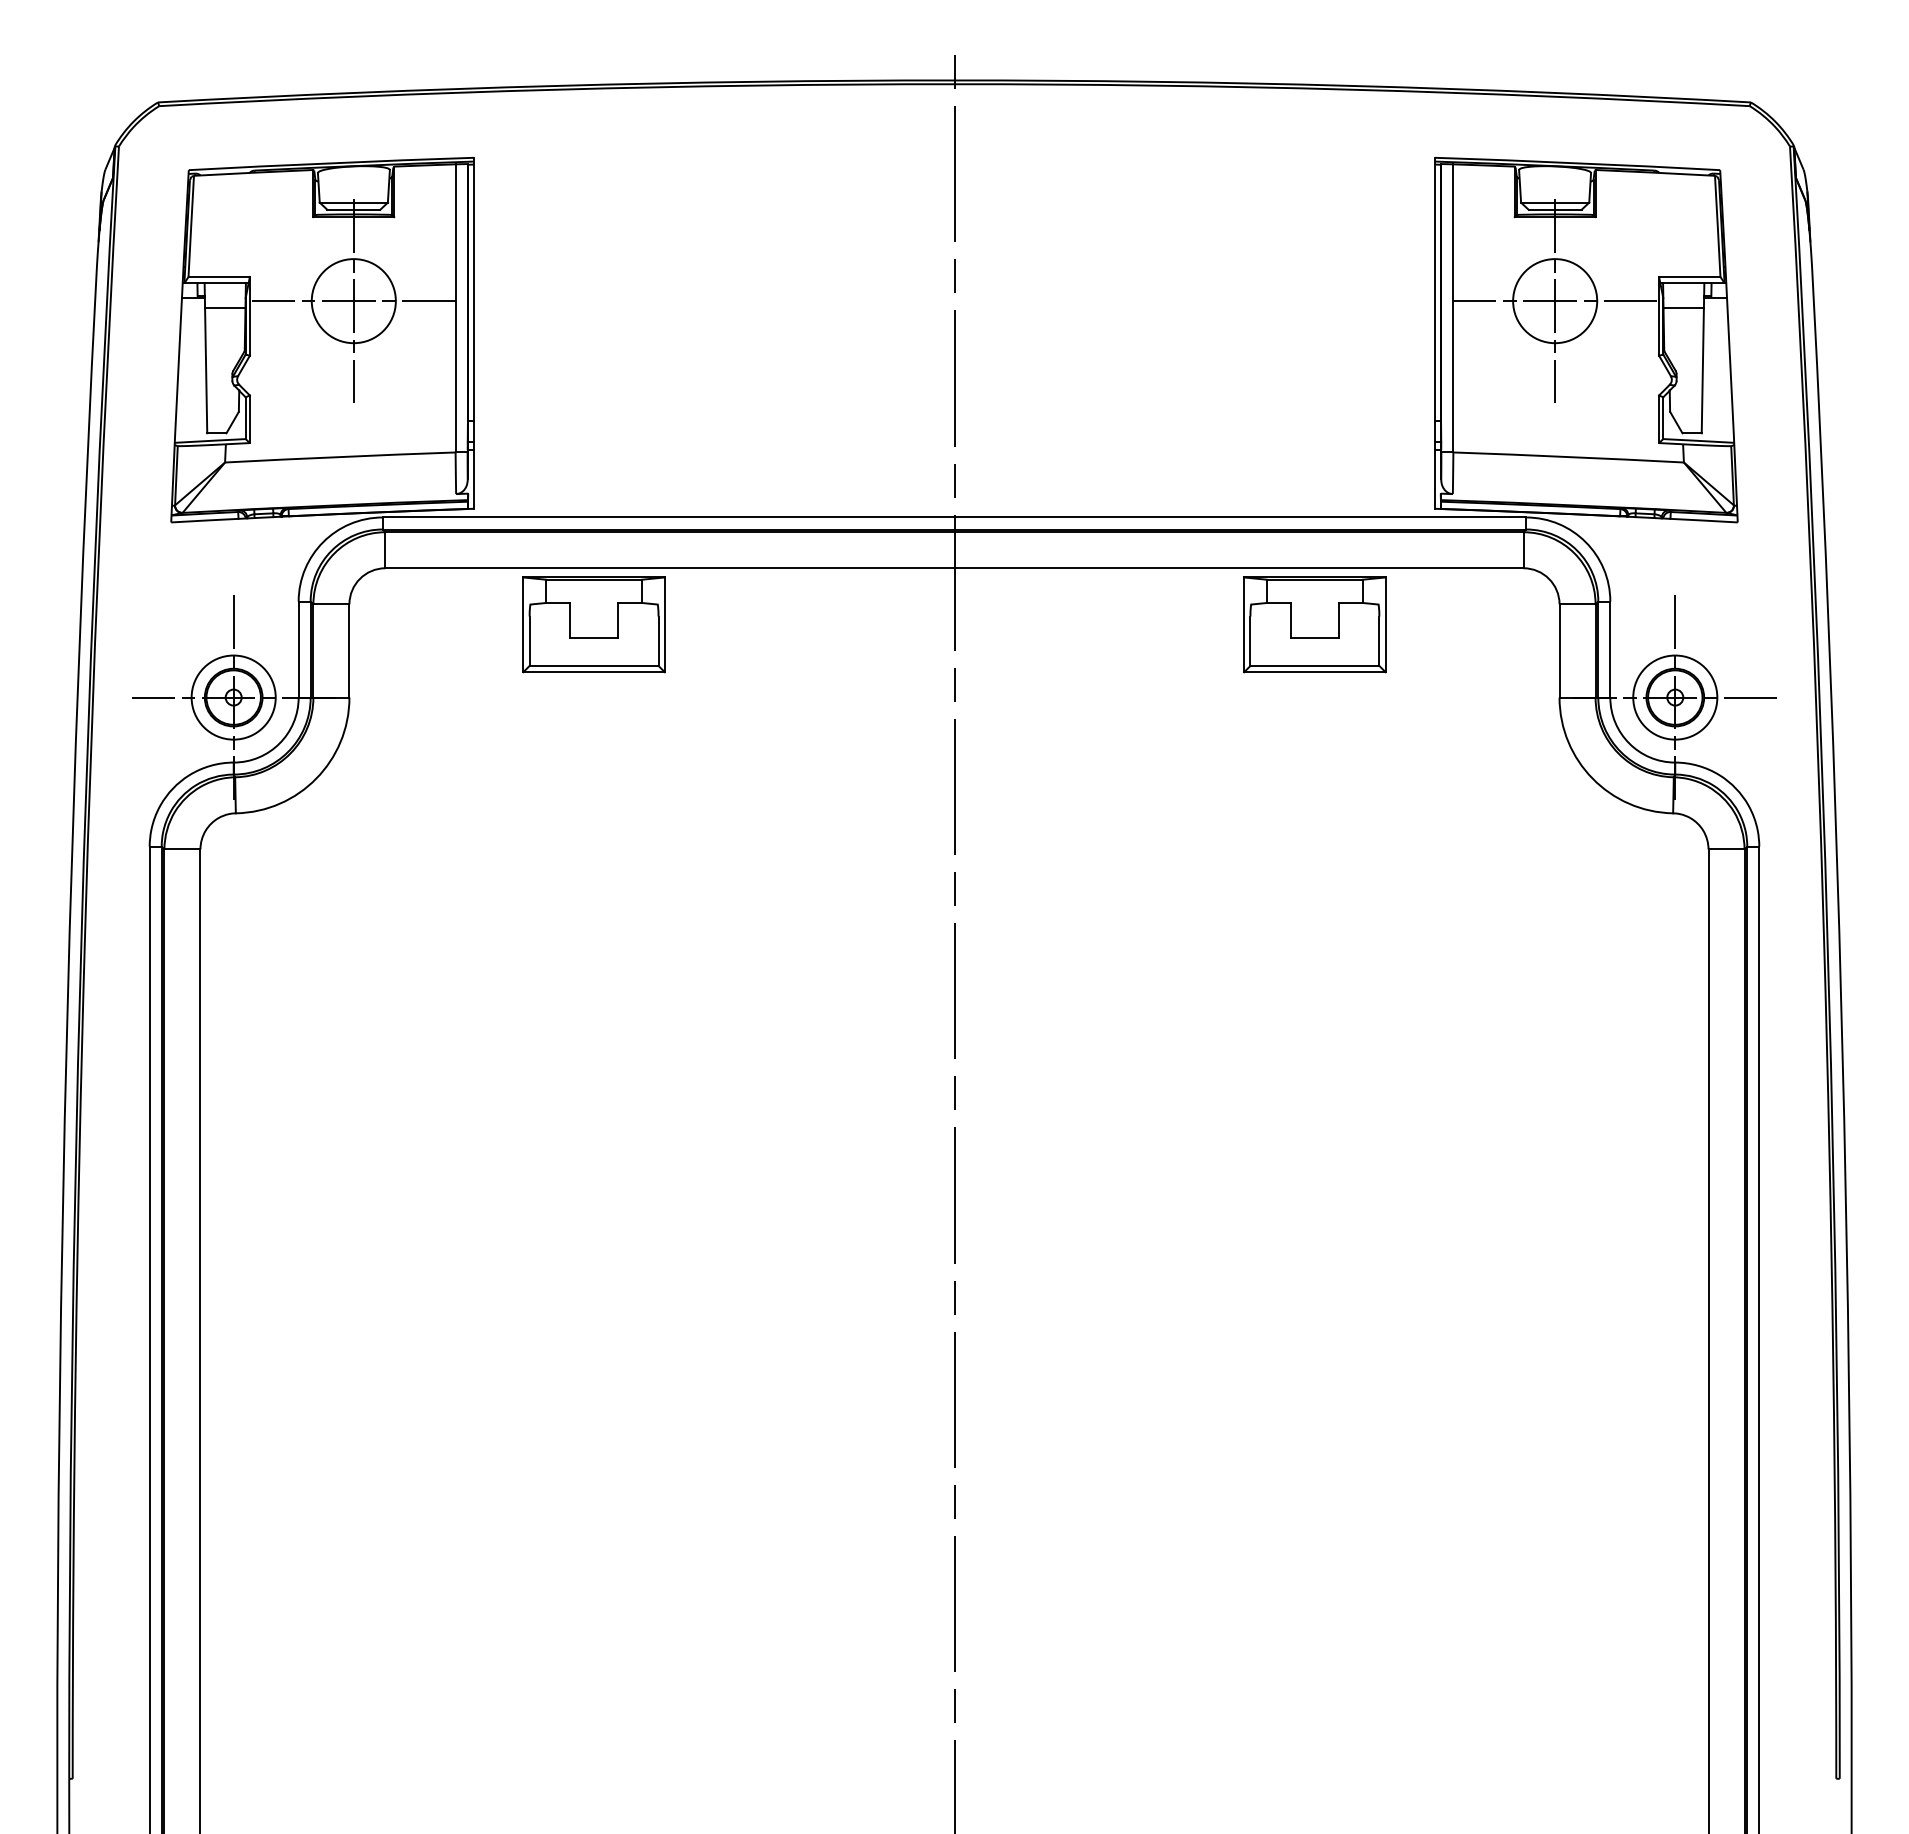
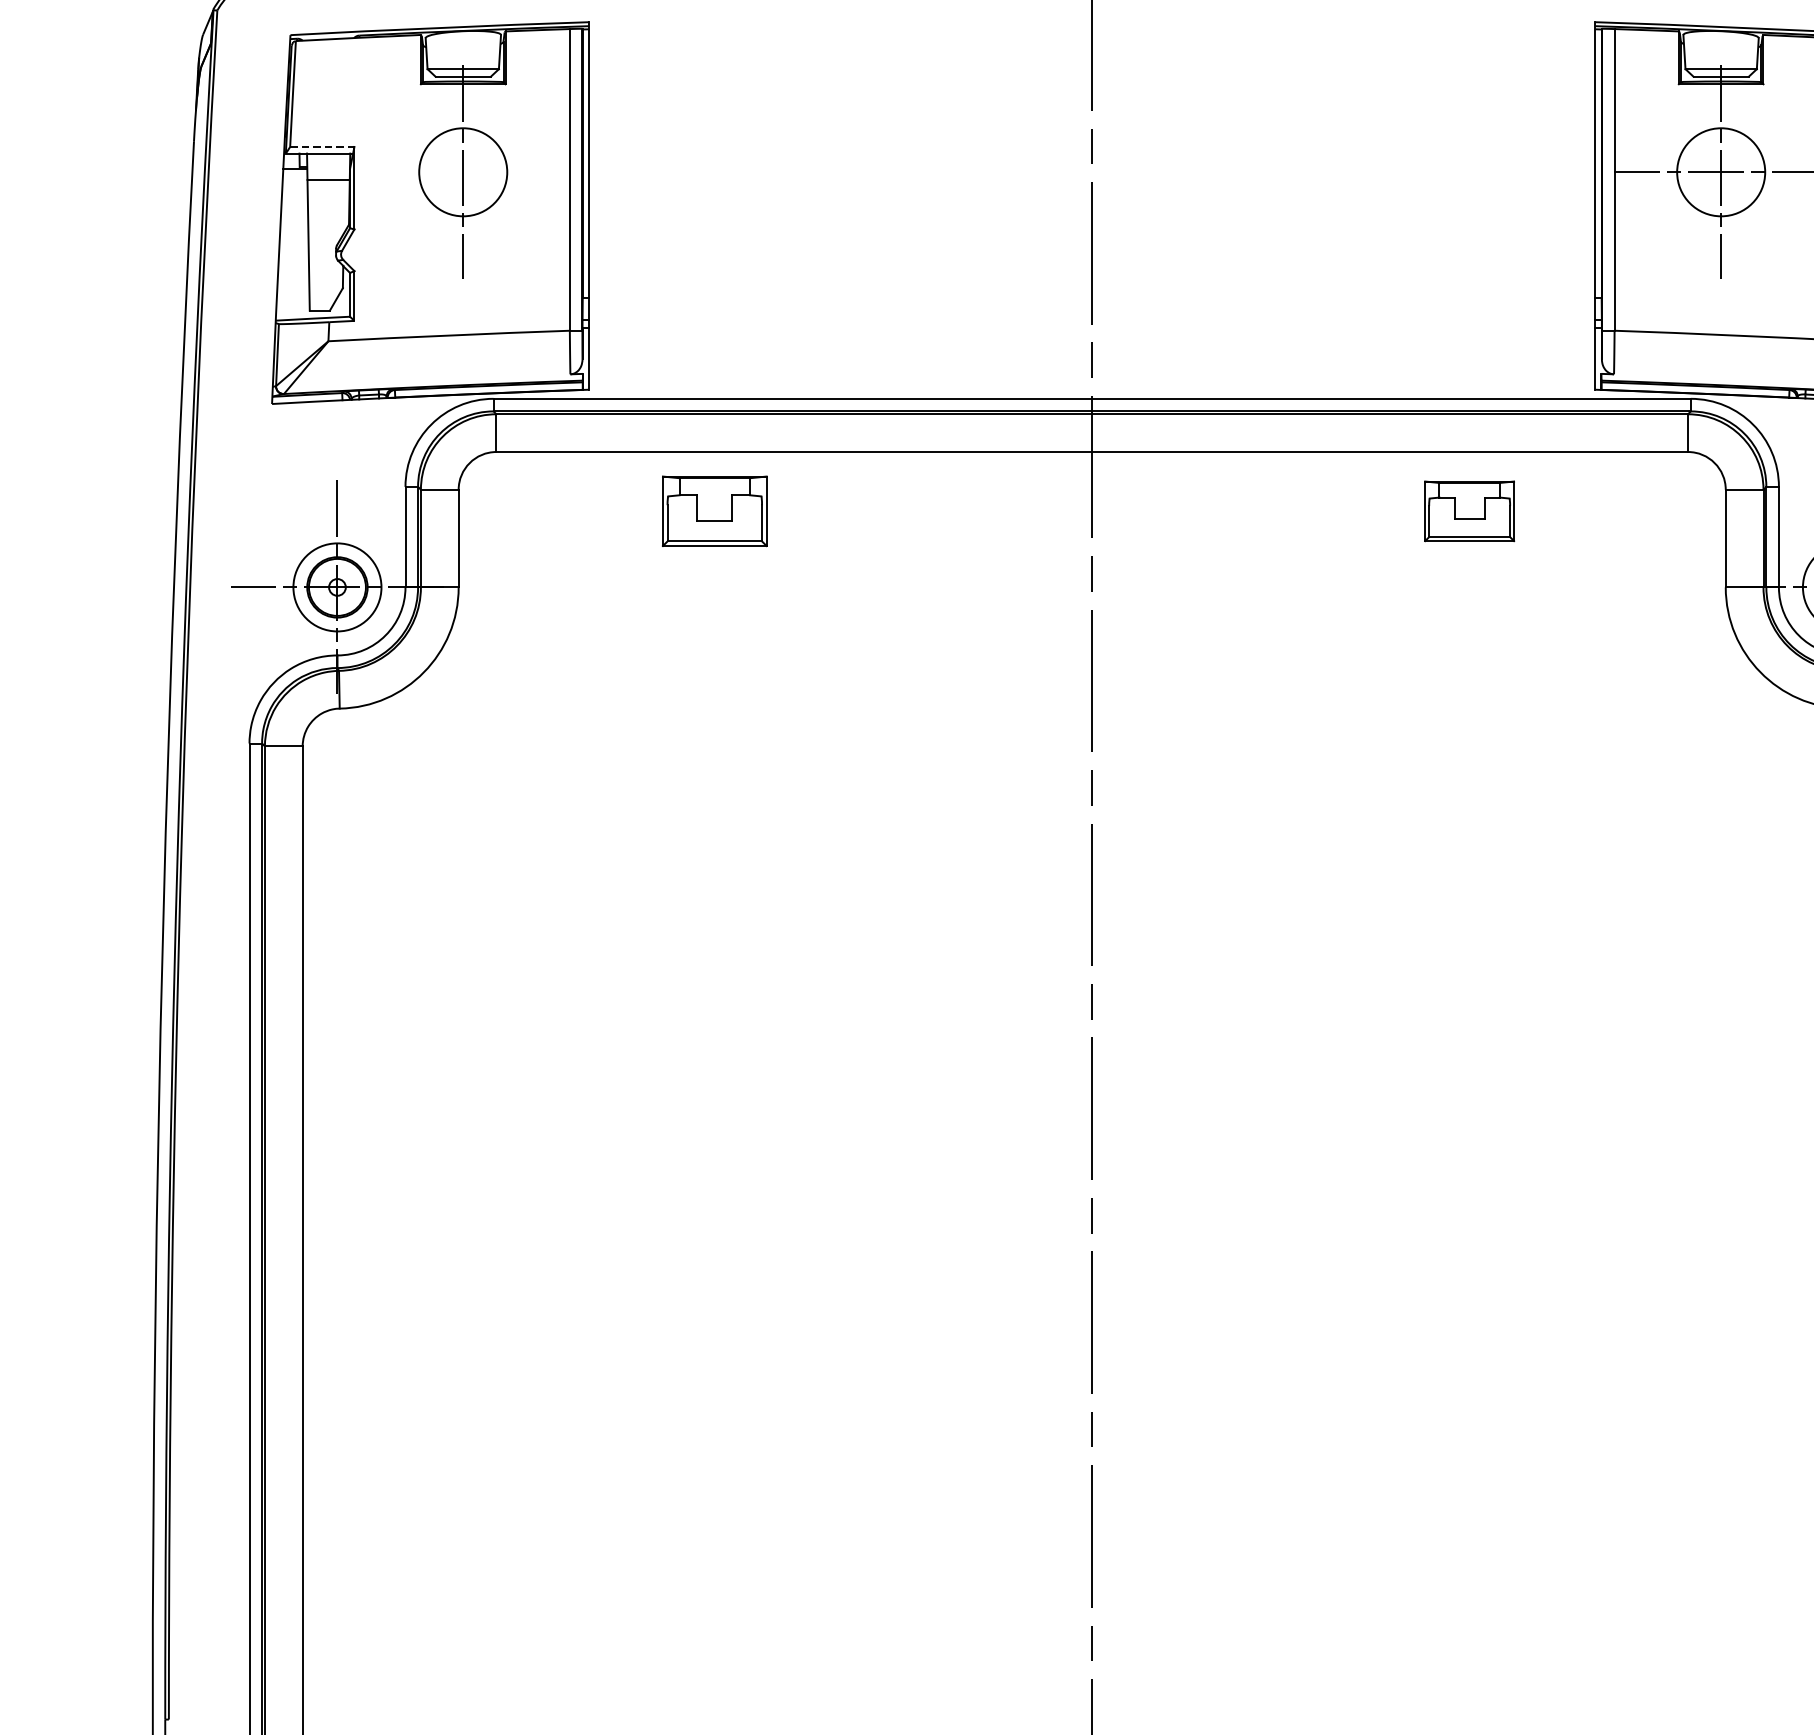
line: (219, 276) -> (322, 146), solid -> dashed
line: (353, 301) -> (462, 172), removed
part: (593, 624) -> (714, 510), size x0.7
part: (1314, 624) -> (1469, 510), size x0.6

